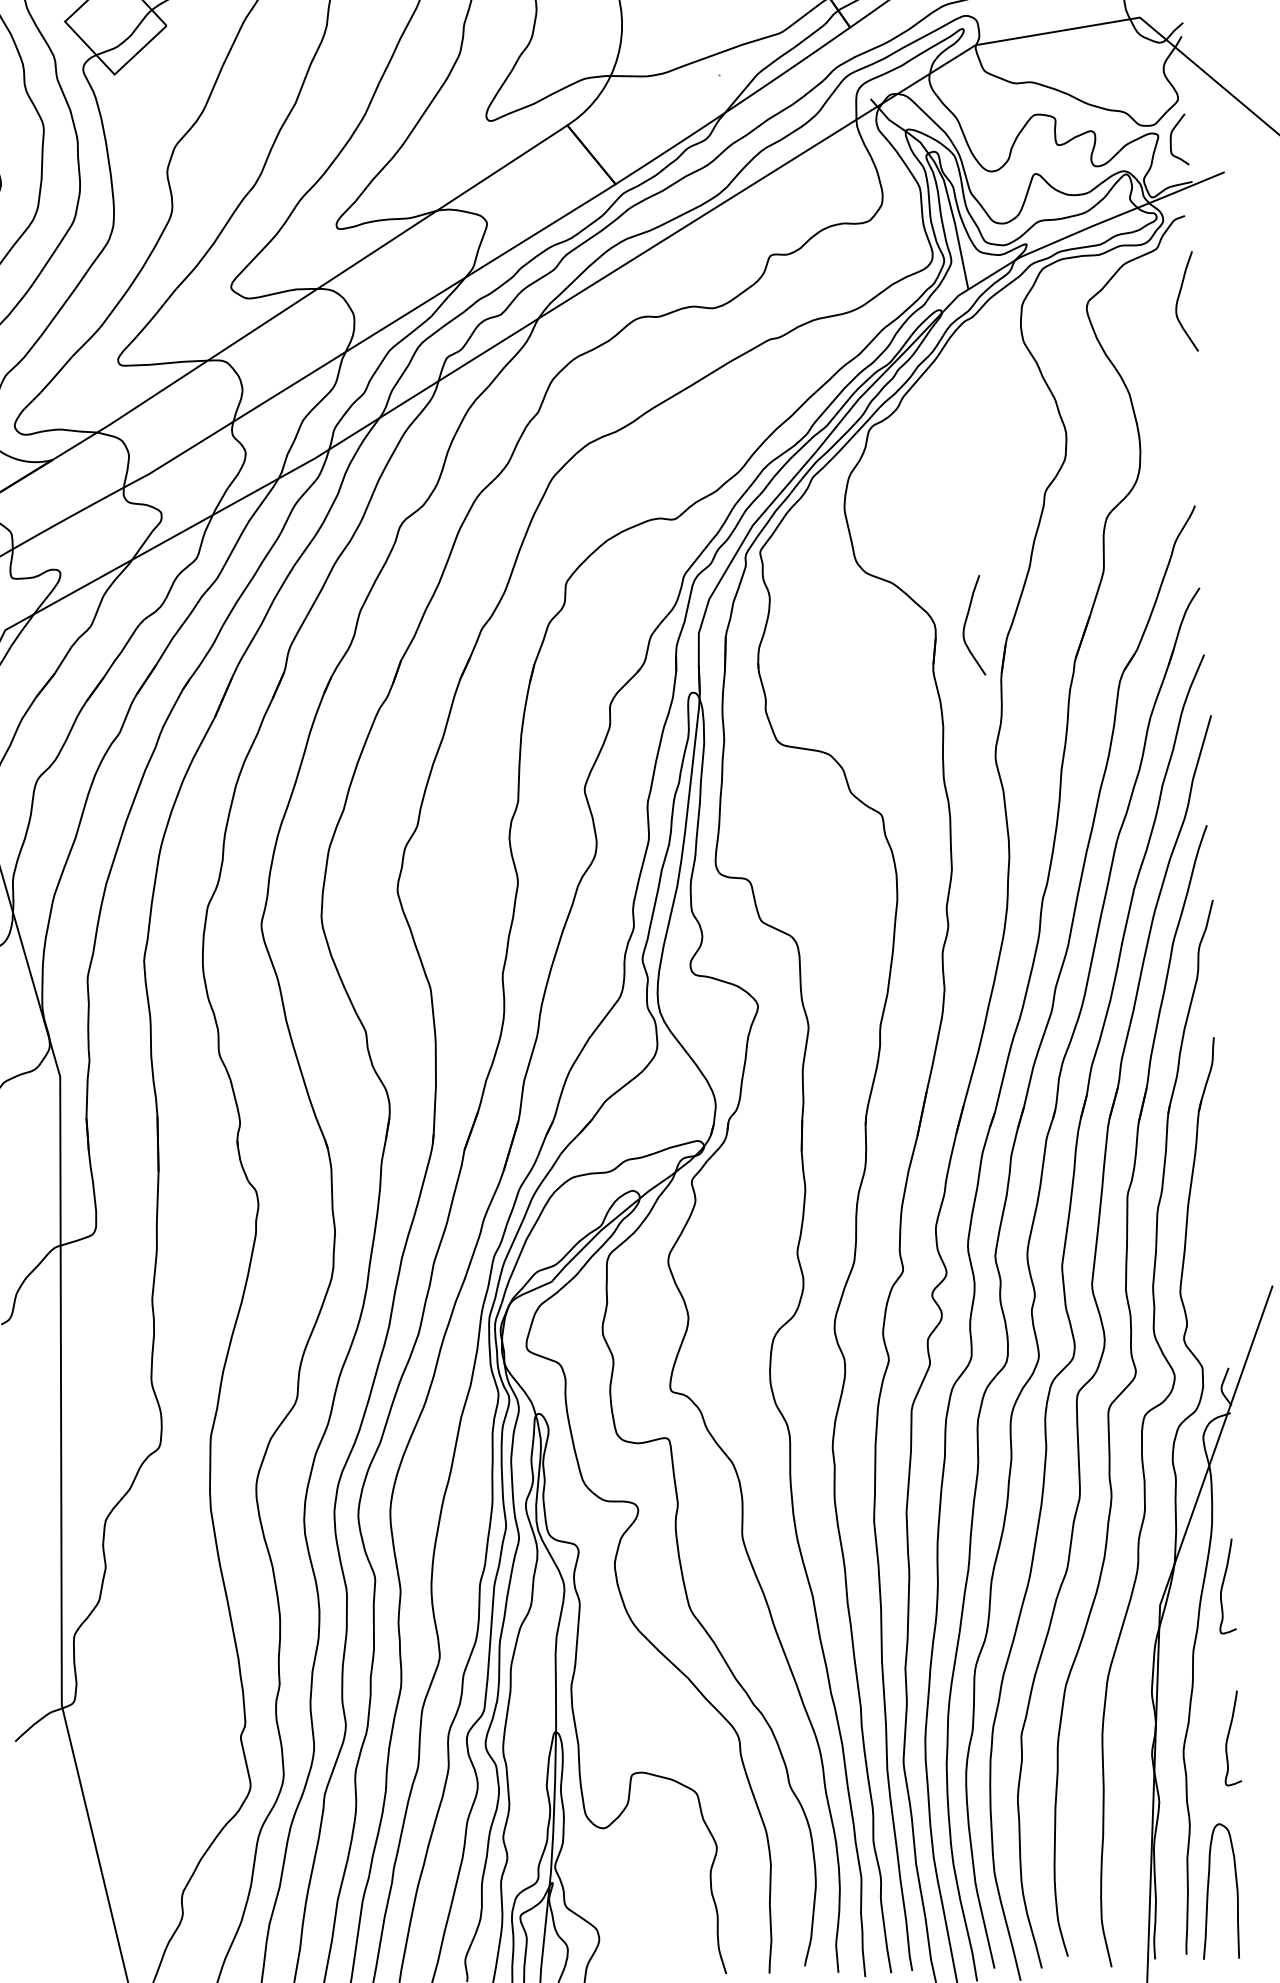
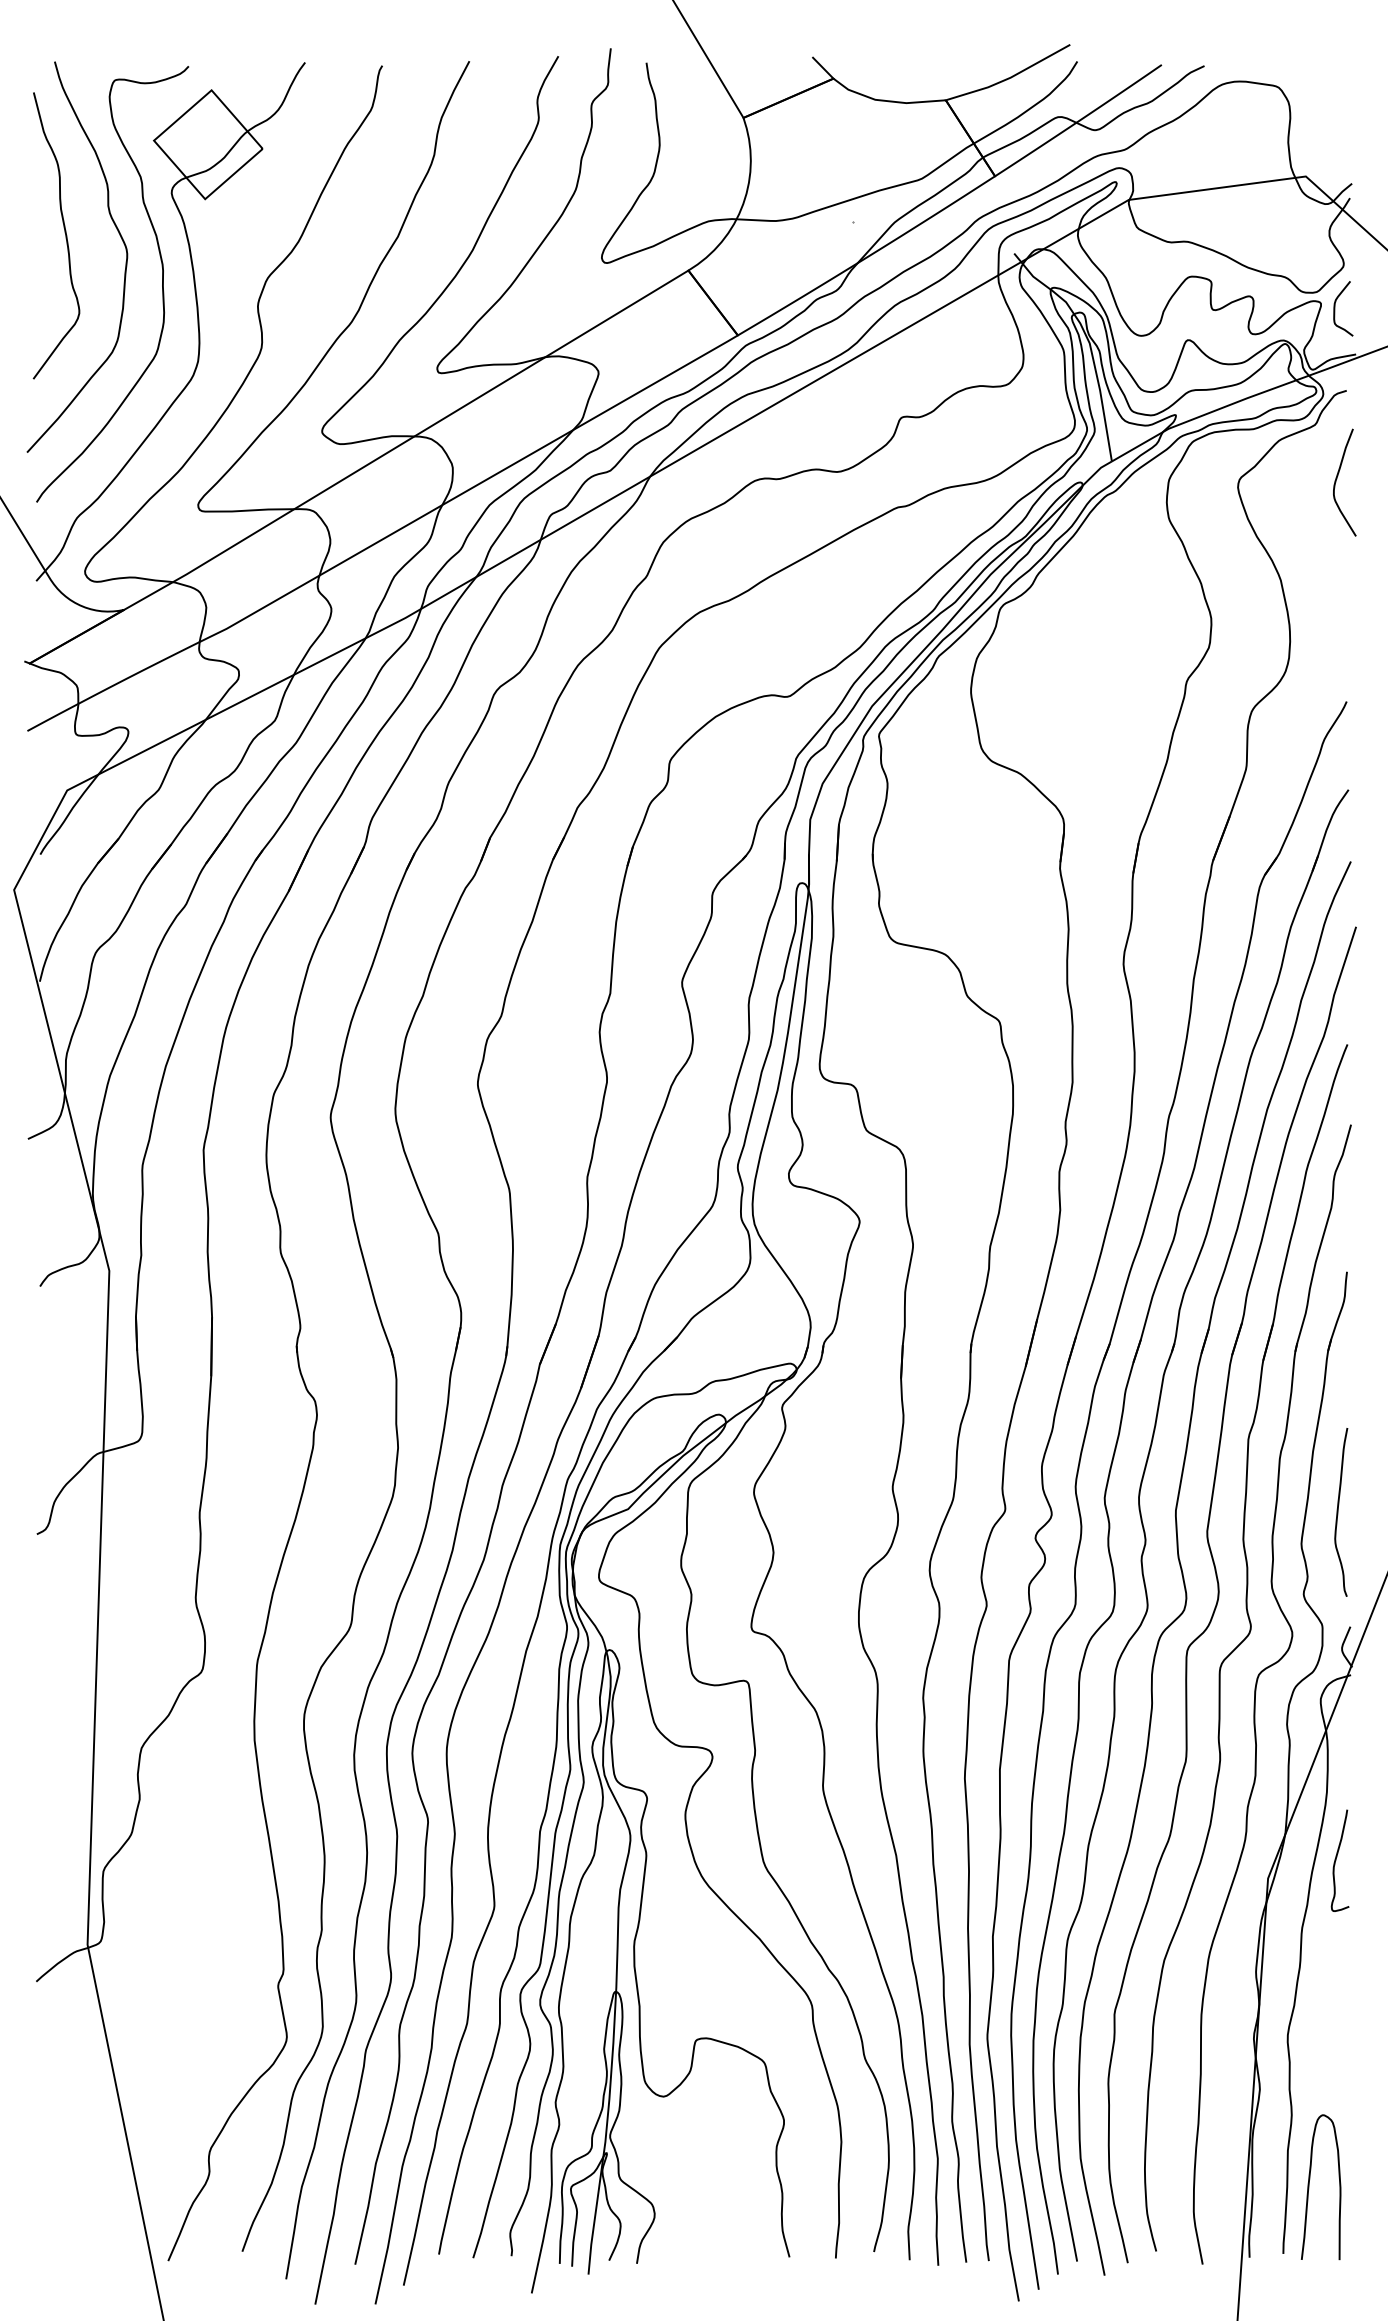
curve: (966, 622) -> (1097, 818), removed
curve: (1213, 1261) -> (1338, 1512), added
curve: (1228, 1738) -> (1336, 2023), removed

